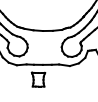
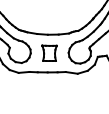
part: (38, 79) -> (49, 53), moved

